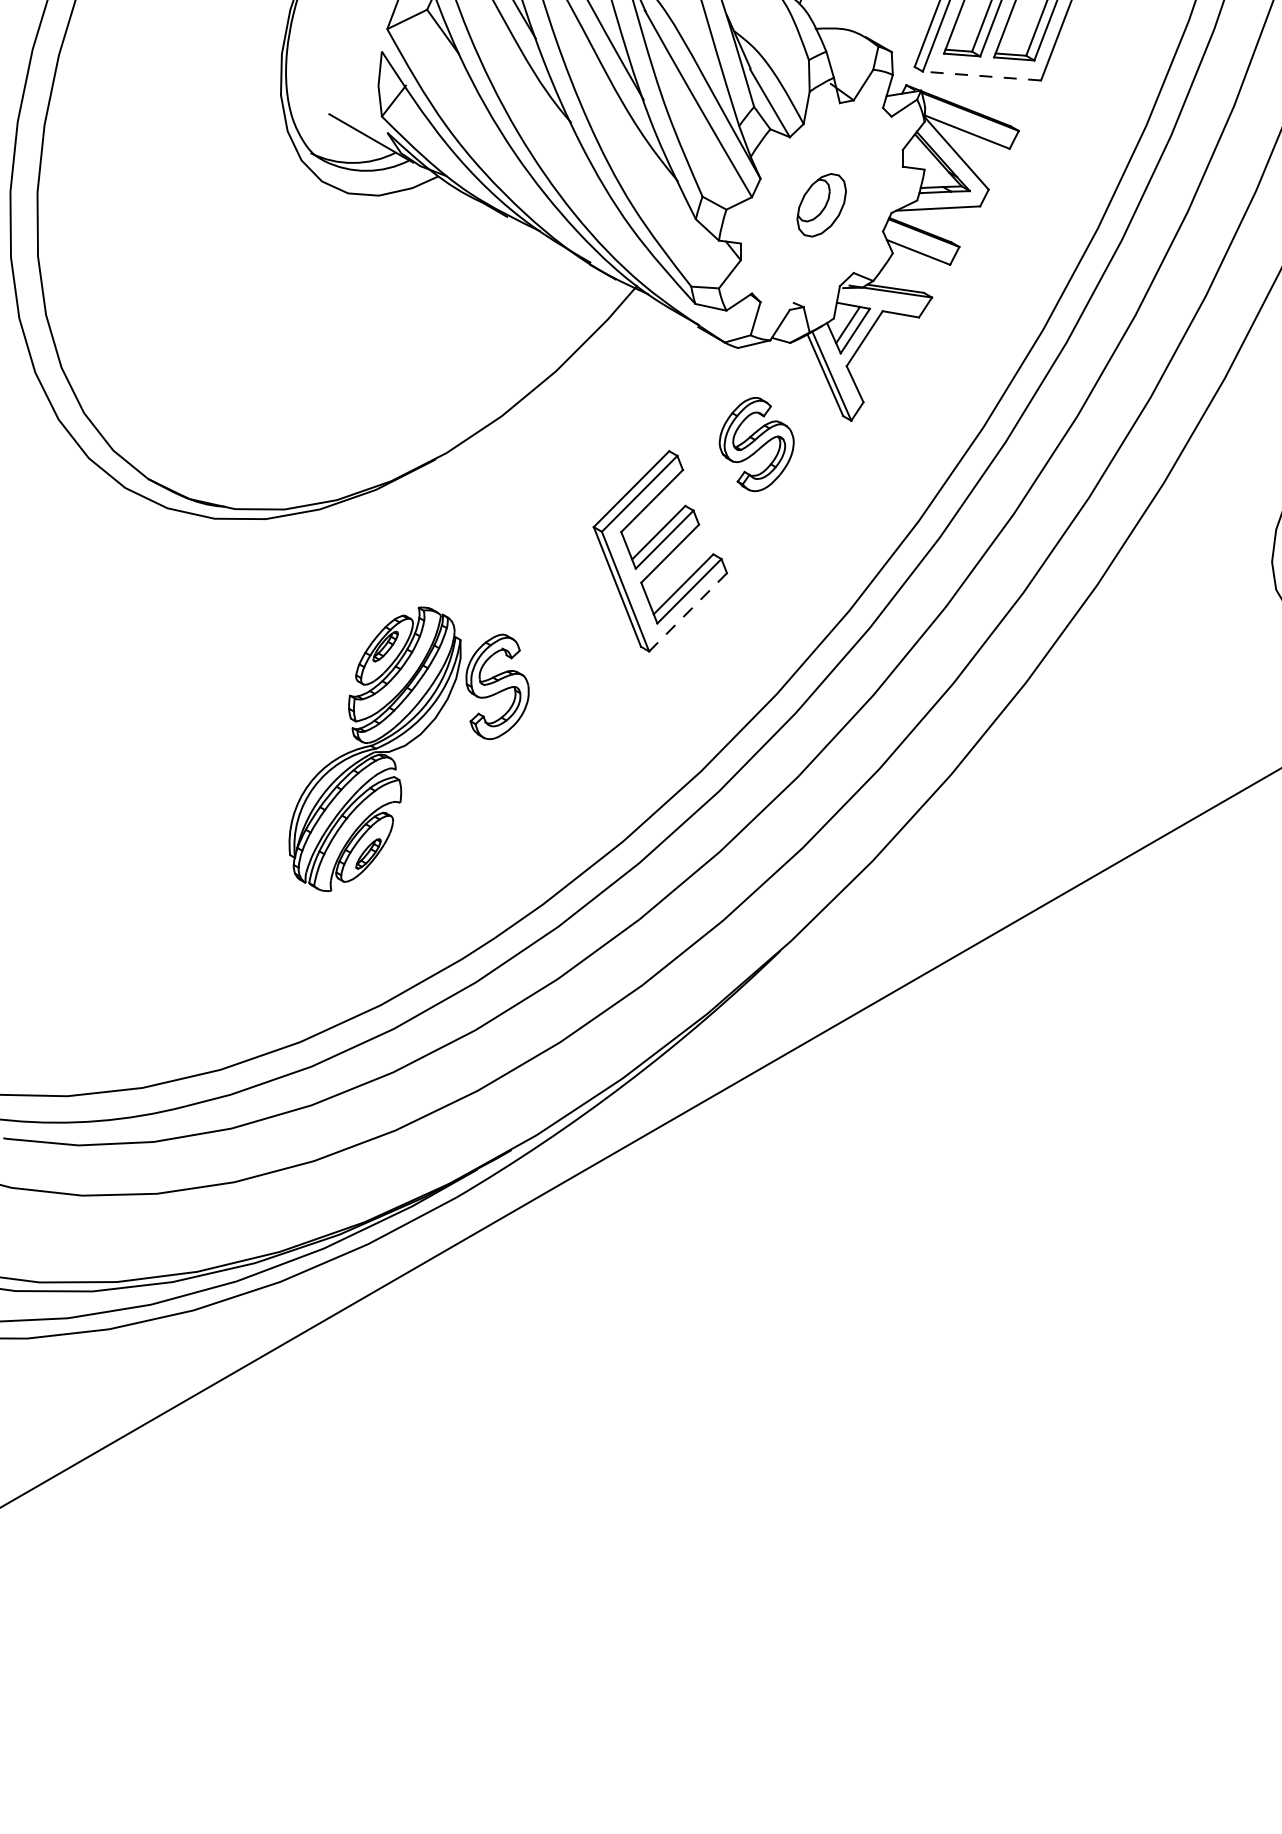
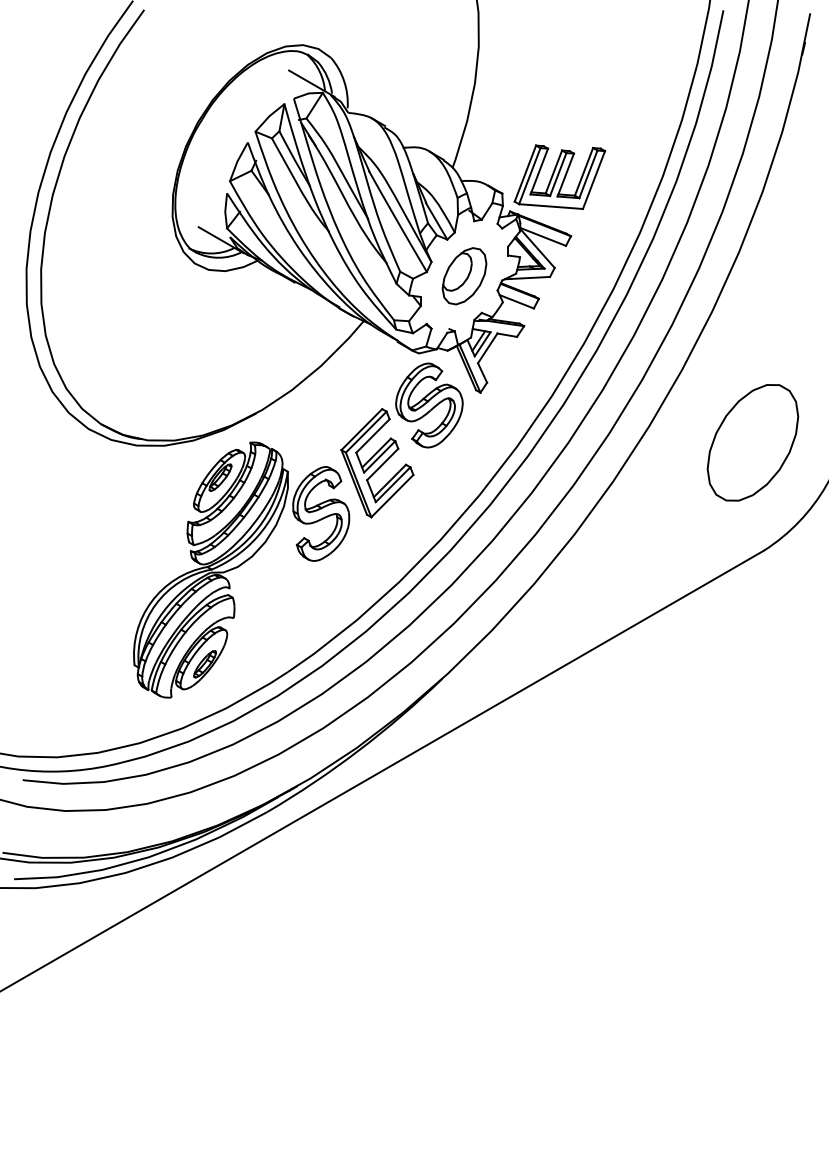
line: (980, 75) -> (550, 206), dashed -> solid
part: (821, 205) -> (464, 276), size x1.67
part: (756, 444) -> (429, 405), size x1.67
line: (688, 613) -> (392, 496), dashed -> solid
part: (408, 748) -> (241, 569), size x1.67

